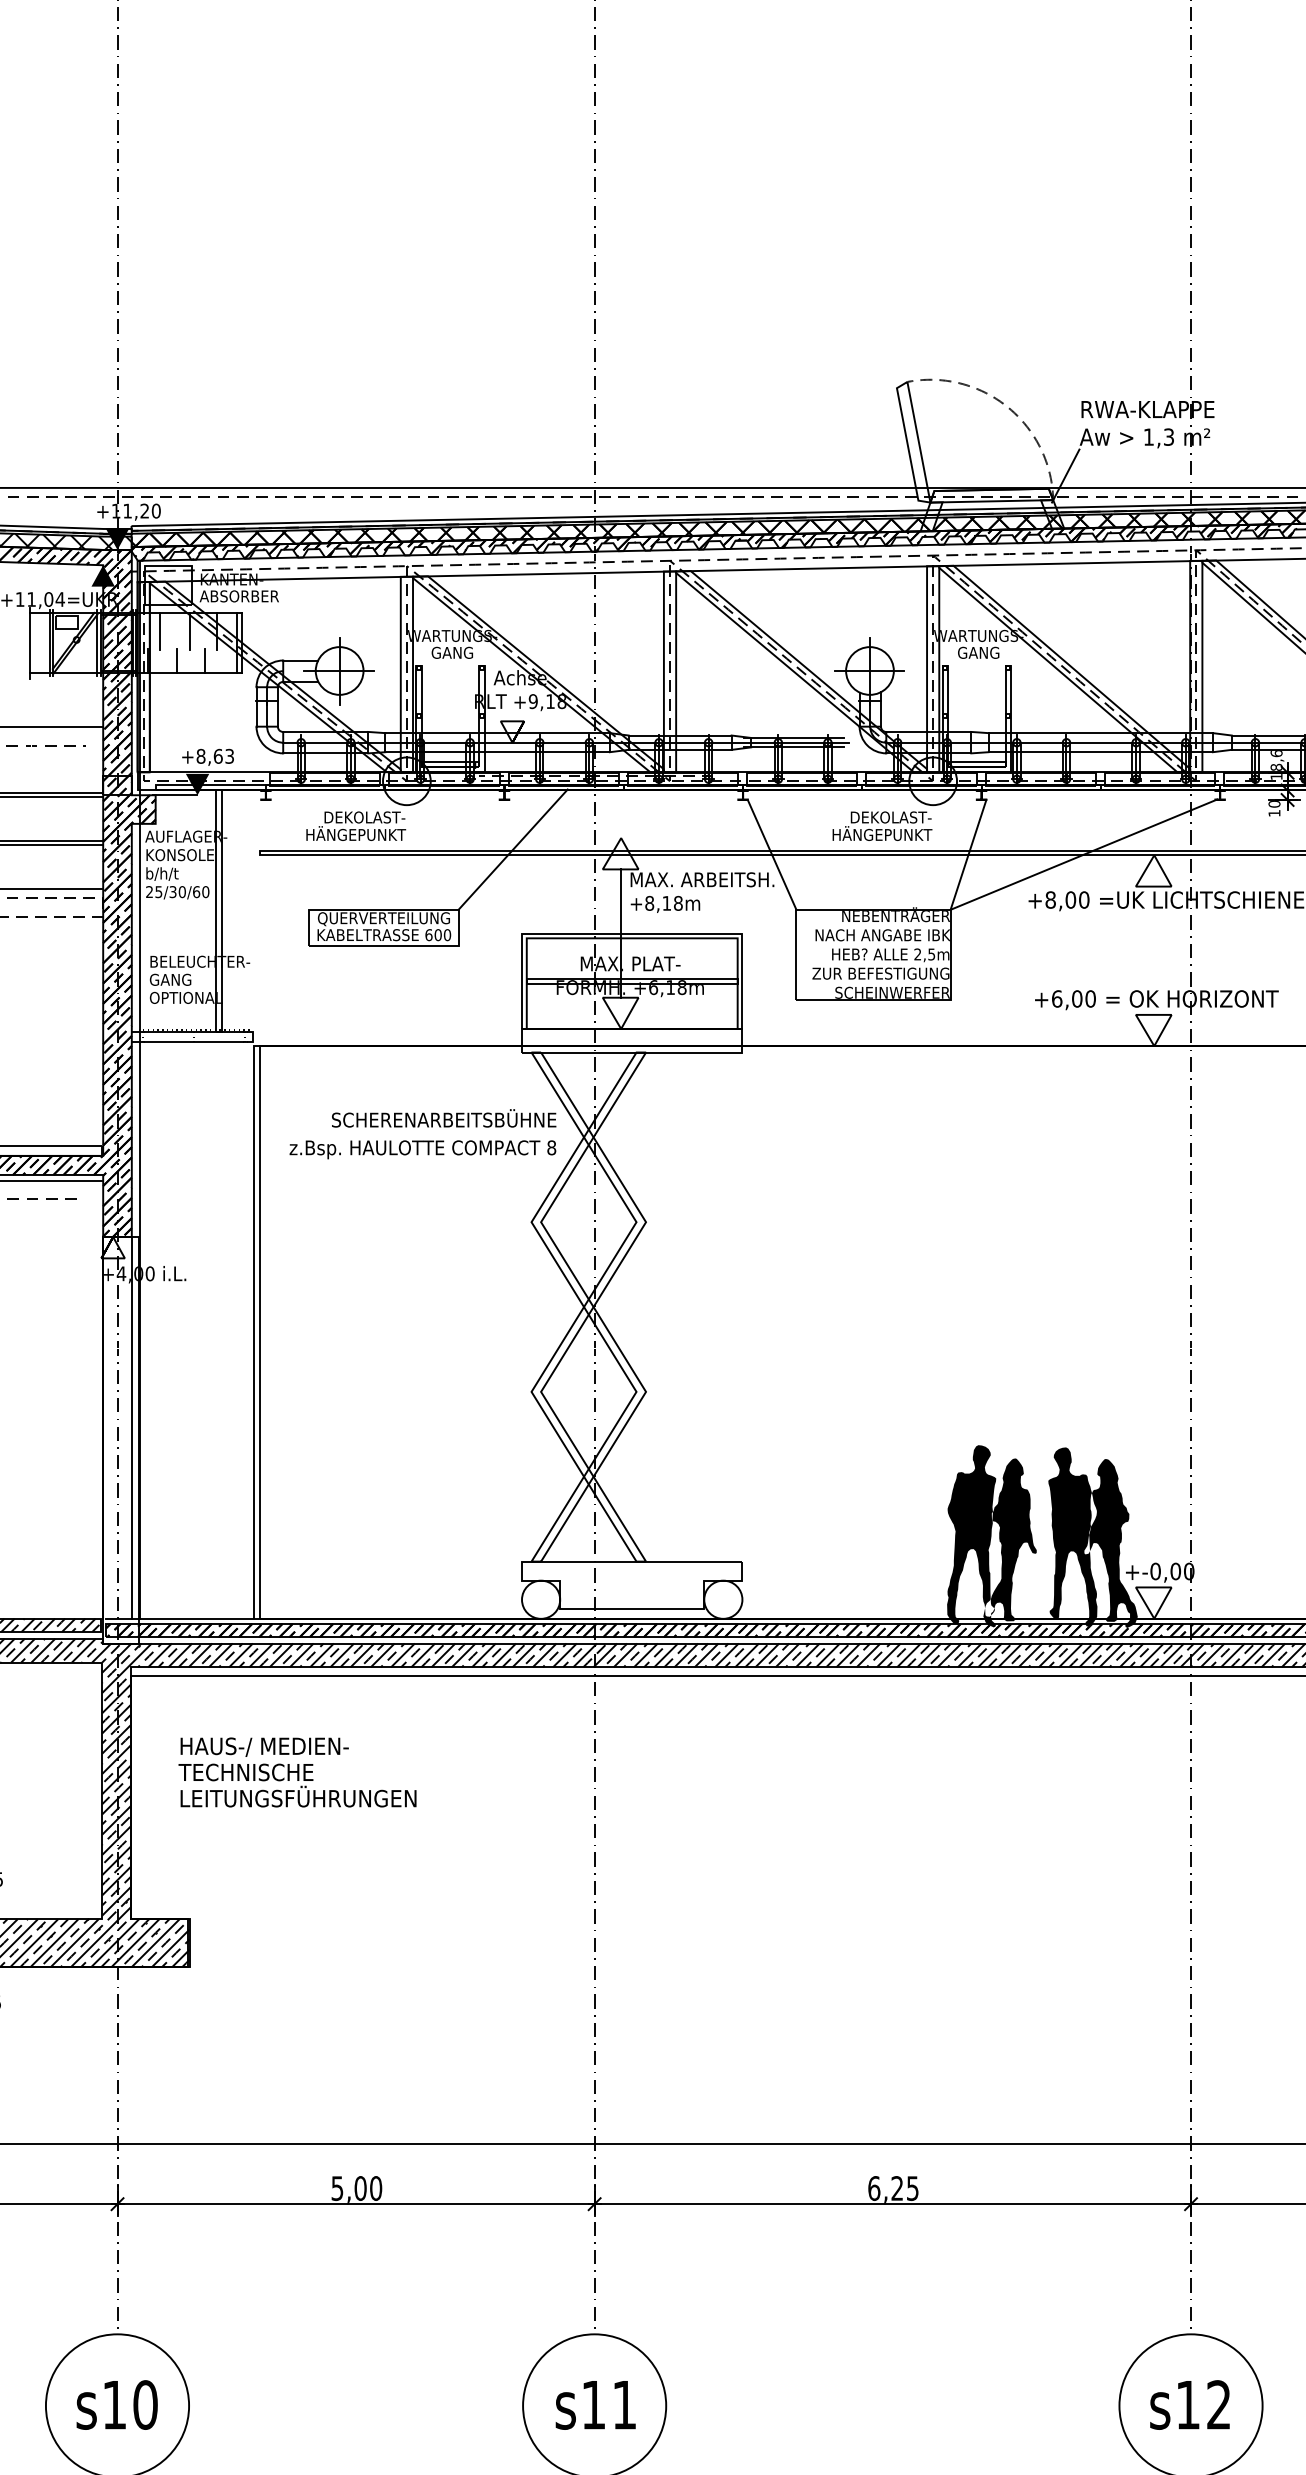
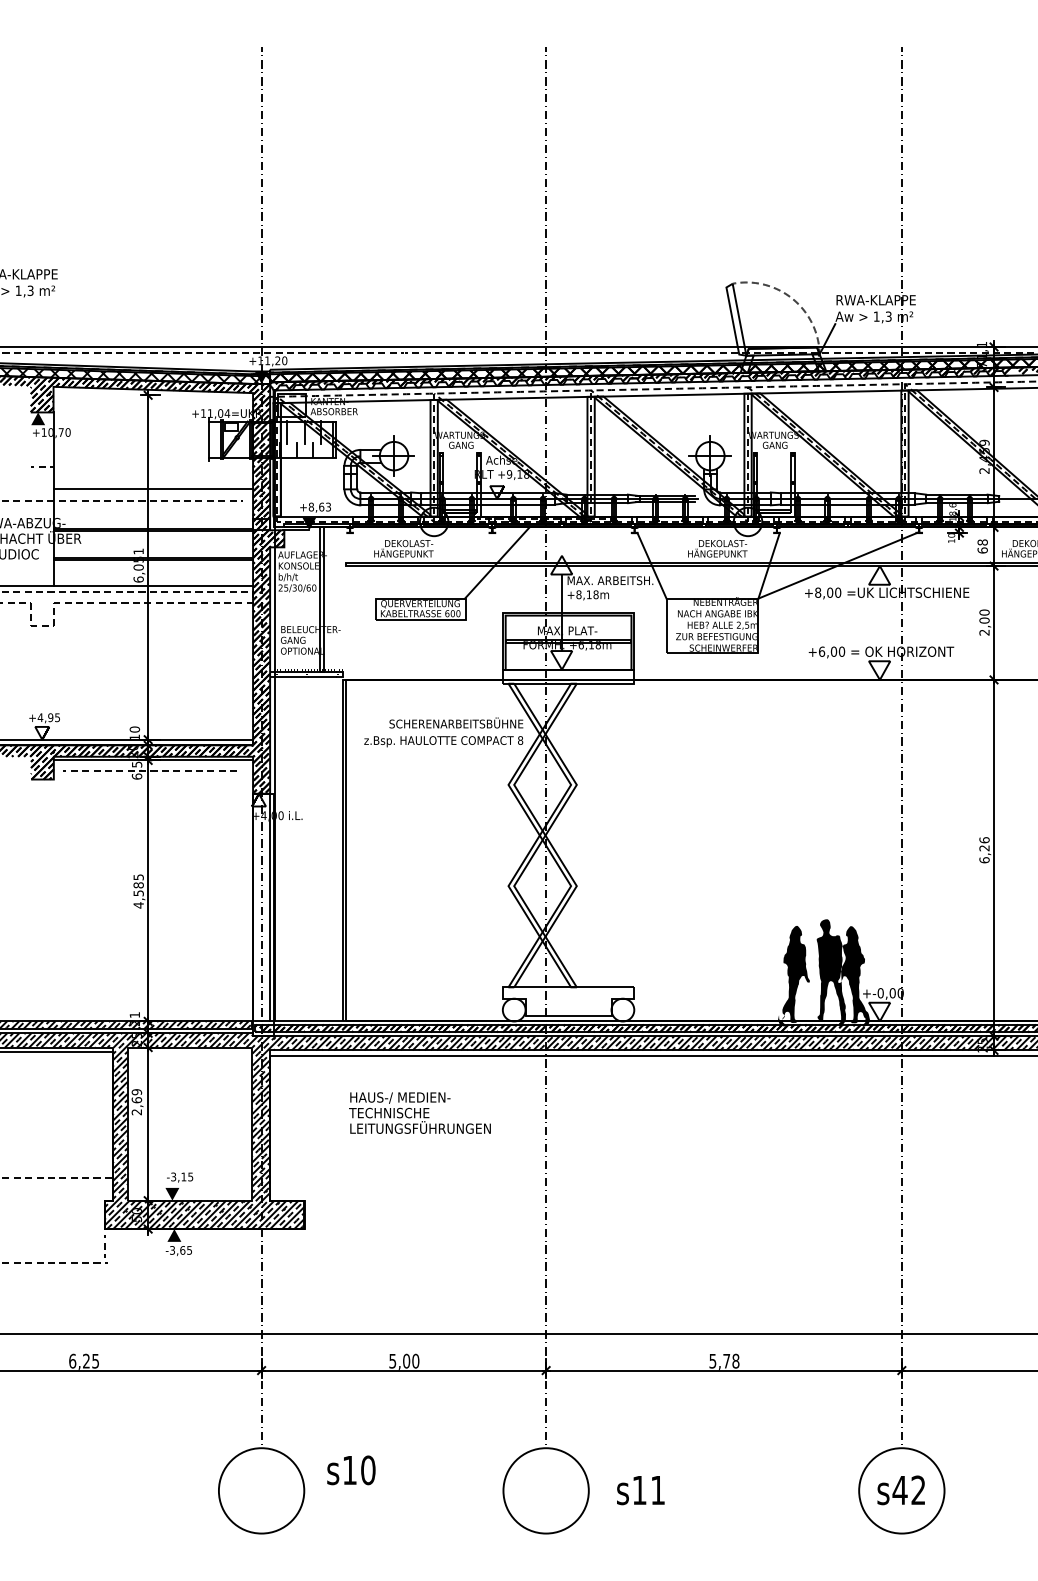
fill: (103, 575) -> (253, 399), removed
fill: (970, 1533) -> (770, 970), removed
text: (296, 1771) -> (419, 1112), moved
text: (893, 2187) -> (724, 1360), 6,25 -> 5,78
text: (117, 2405) -> (351, 1470), moved
text: (595, 2405) -> (640, 1490), moved
text: (1187, 2405) -> (899, 1490), s12 -> s42

